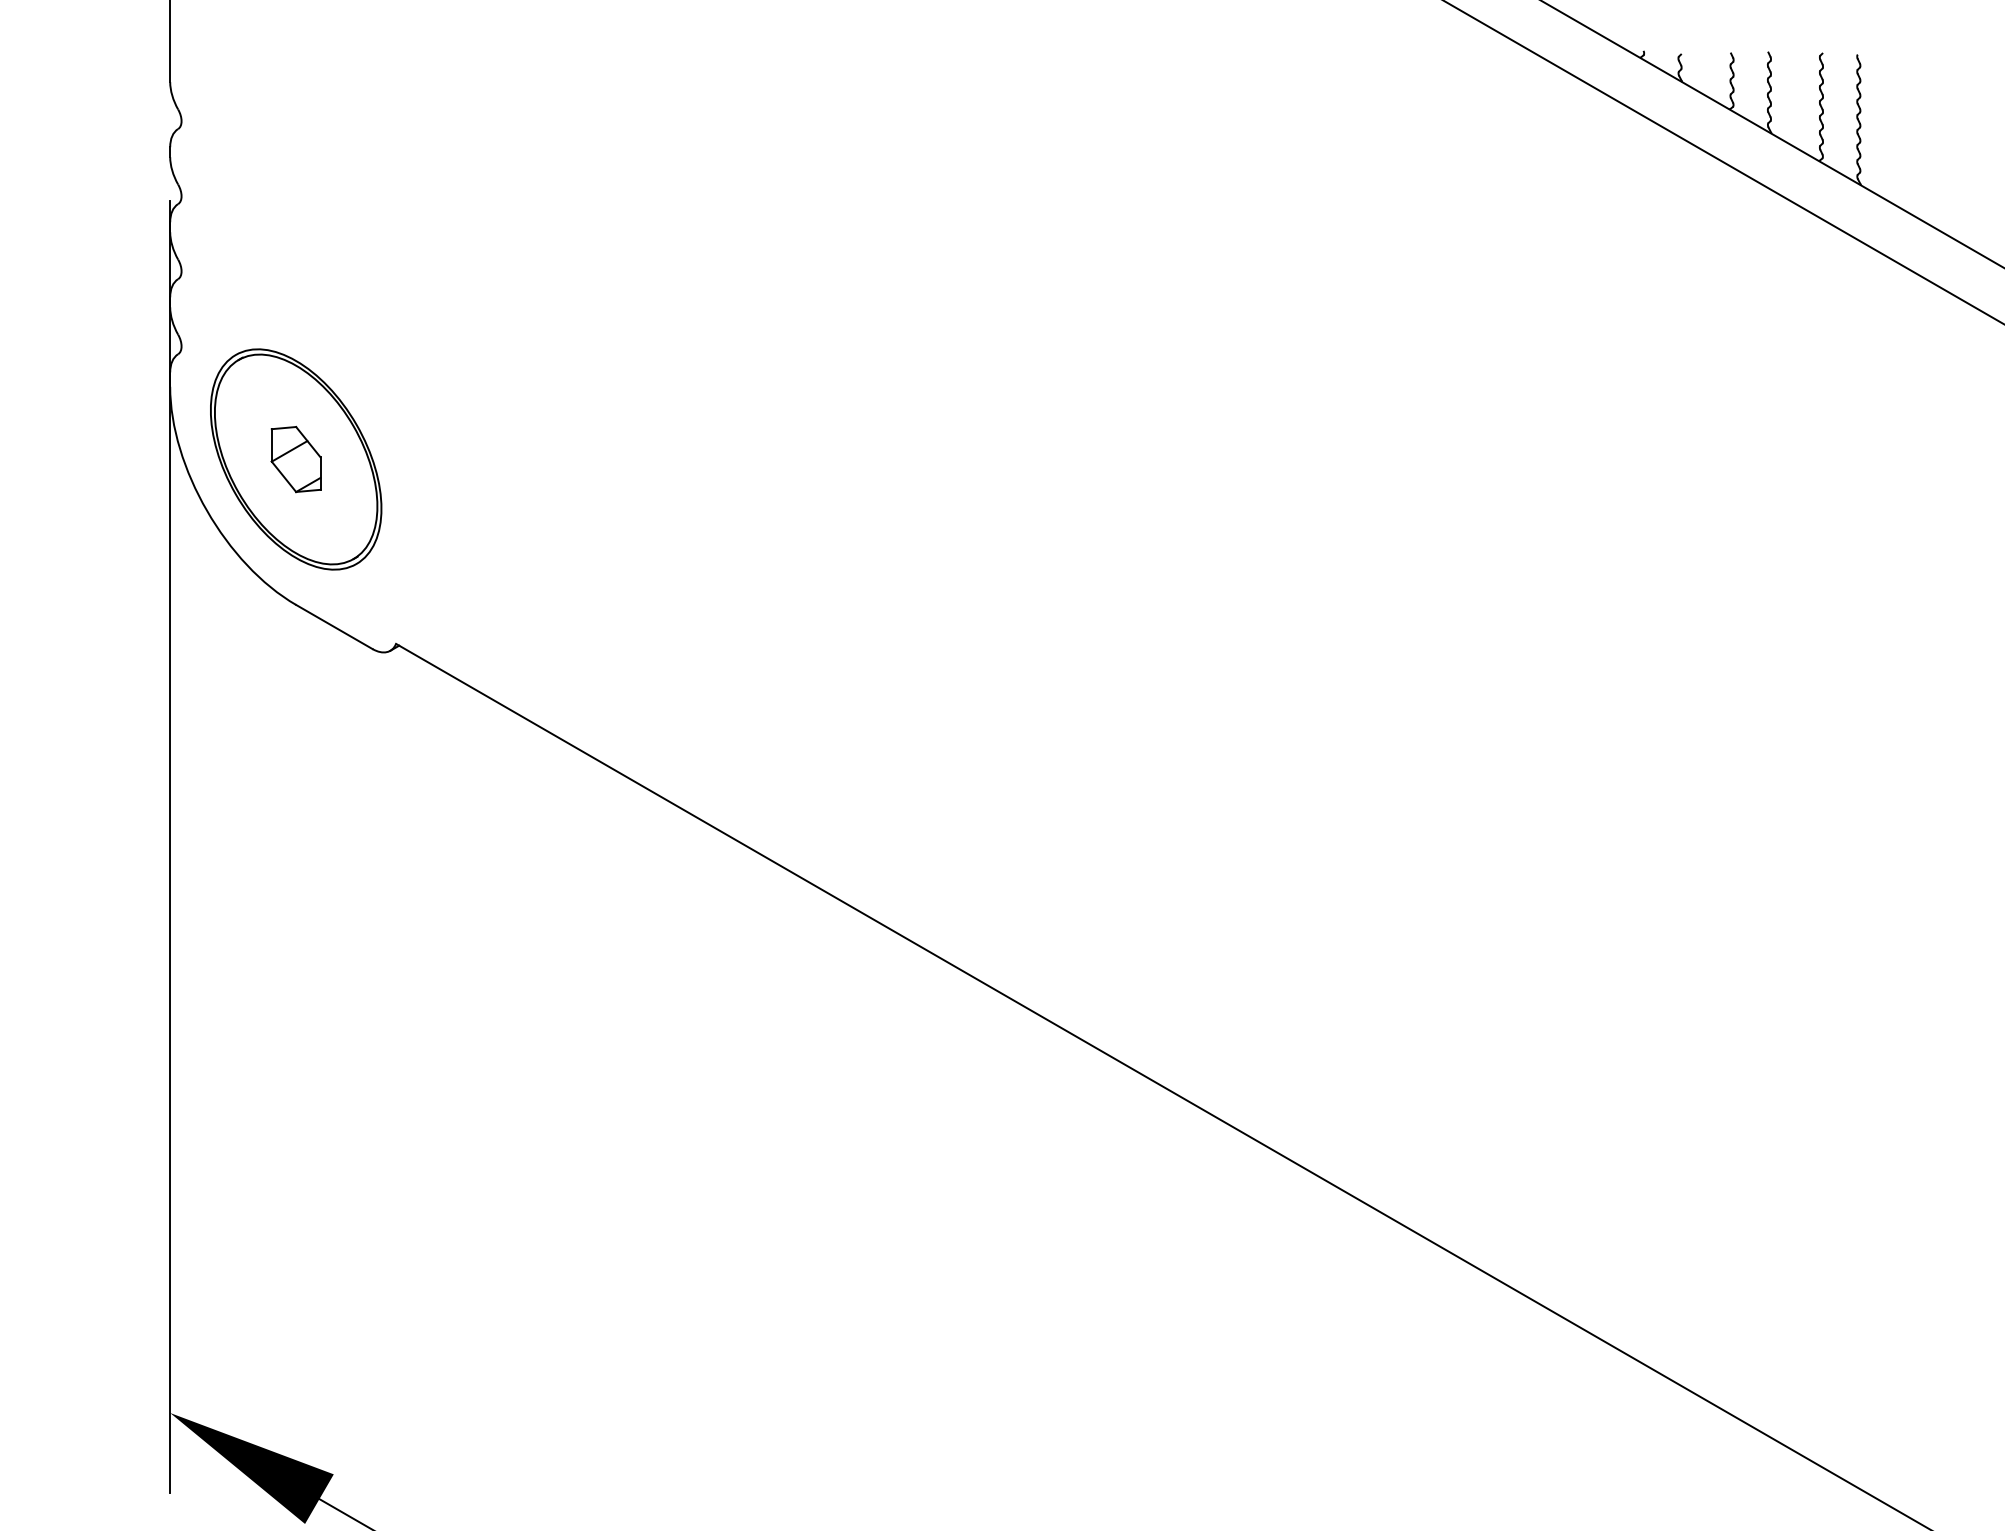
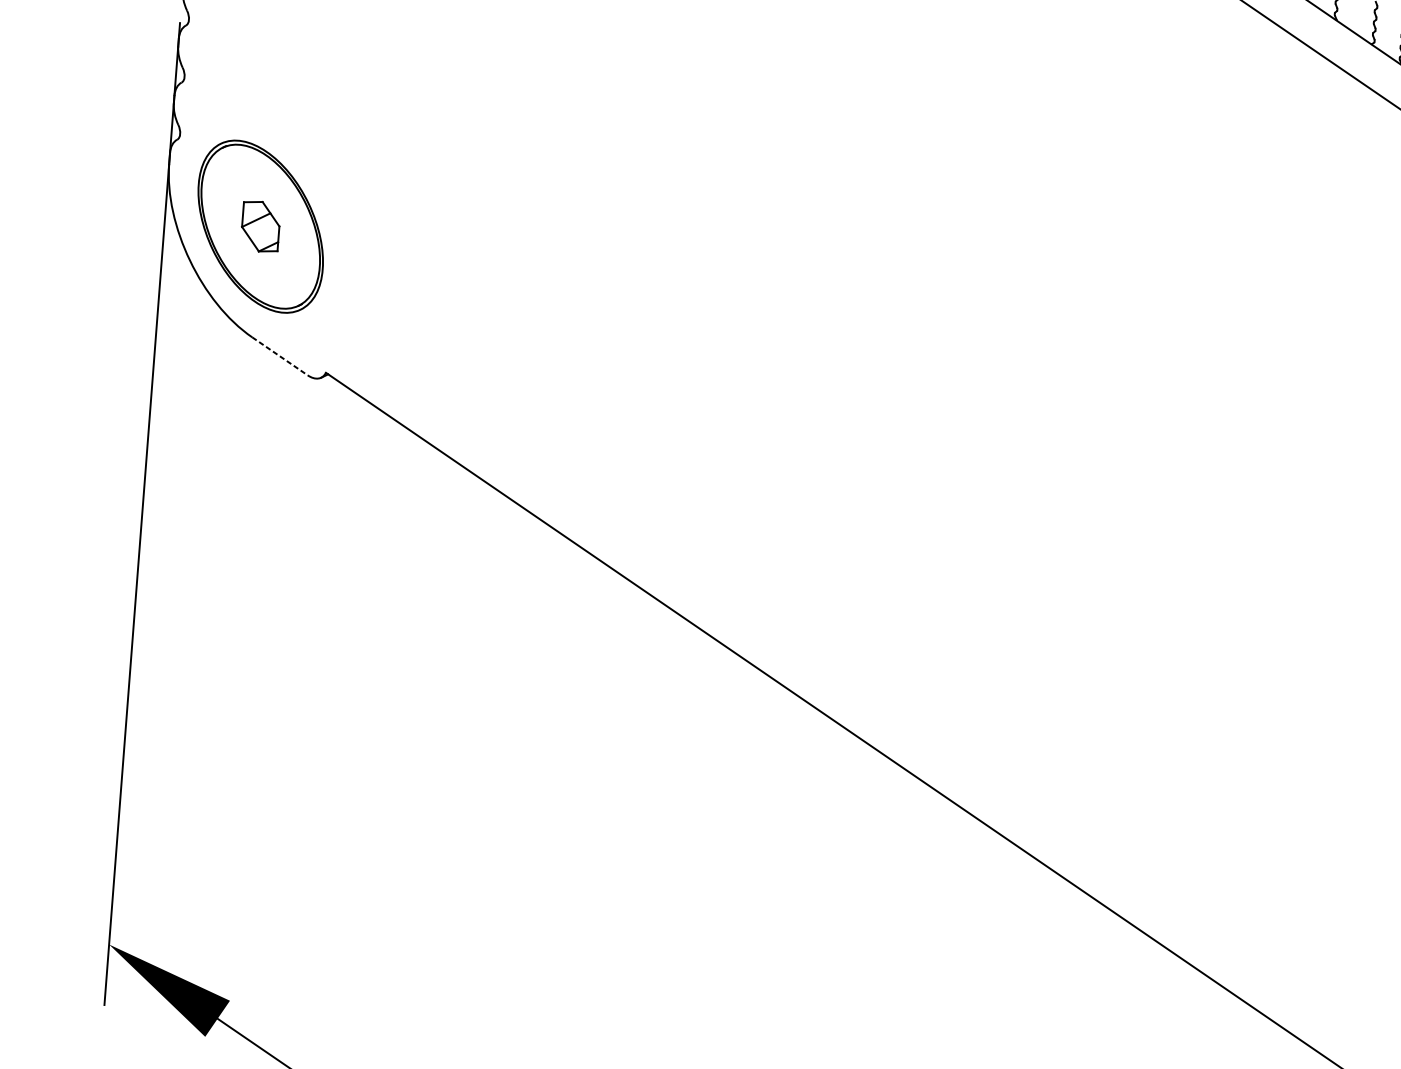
line: (334, 627) -> (280, 356), solid -> dashed

